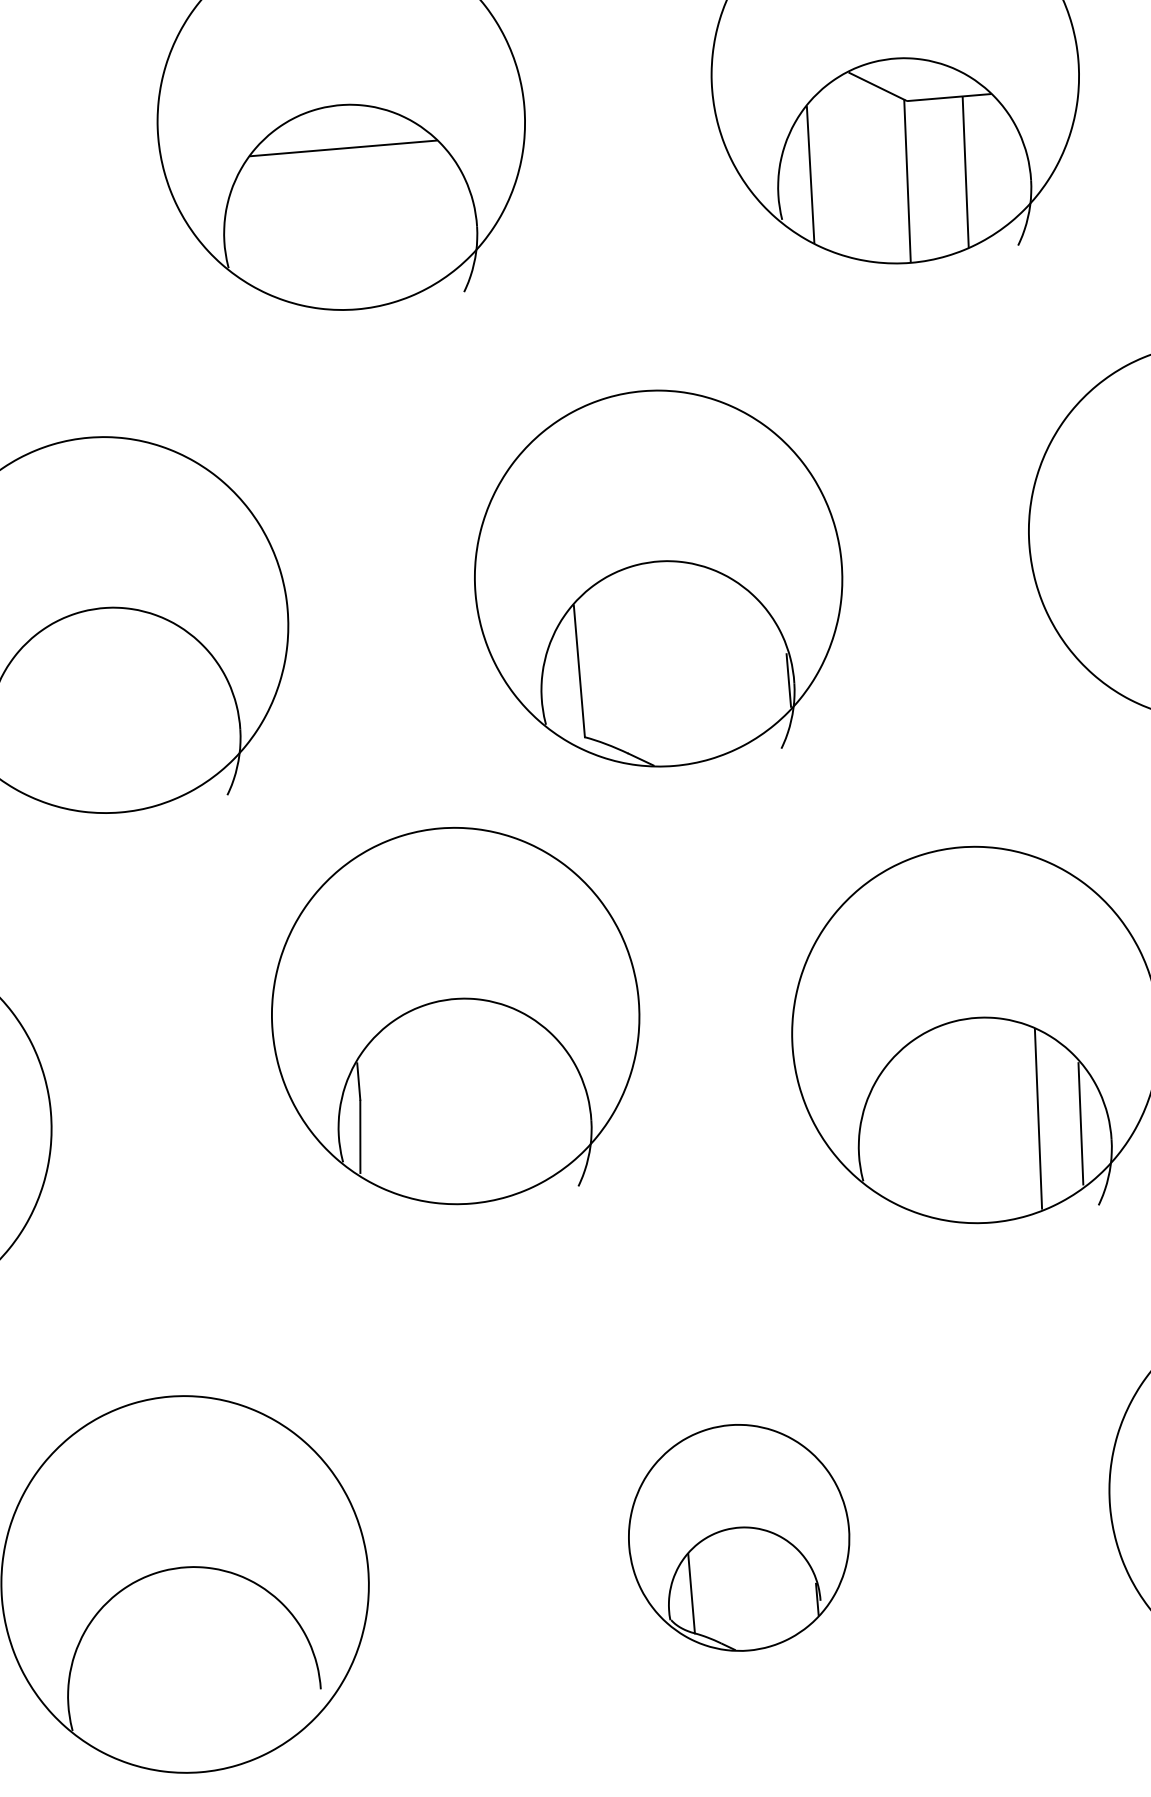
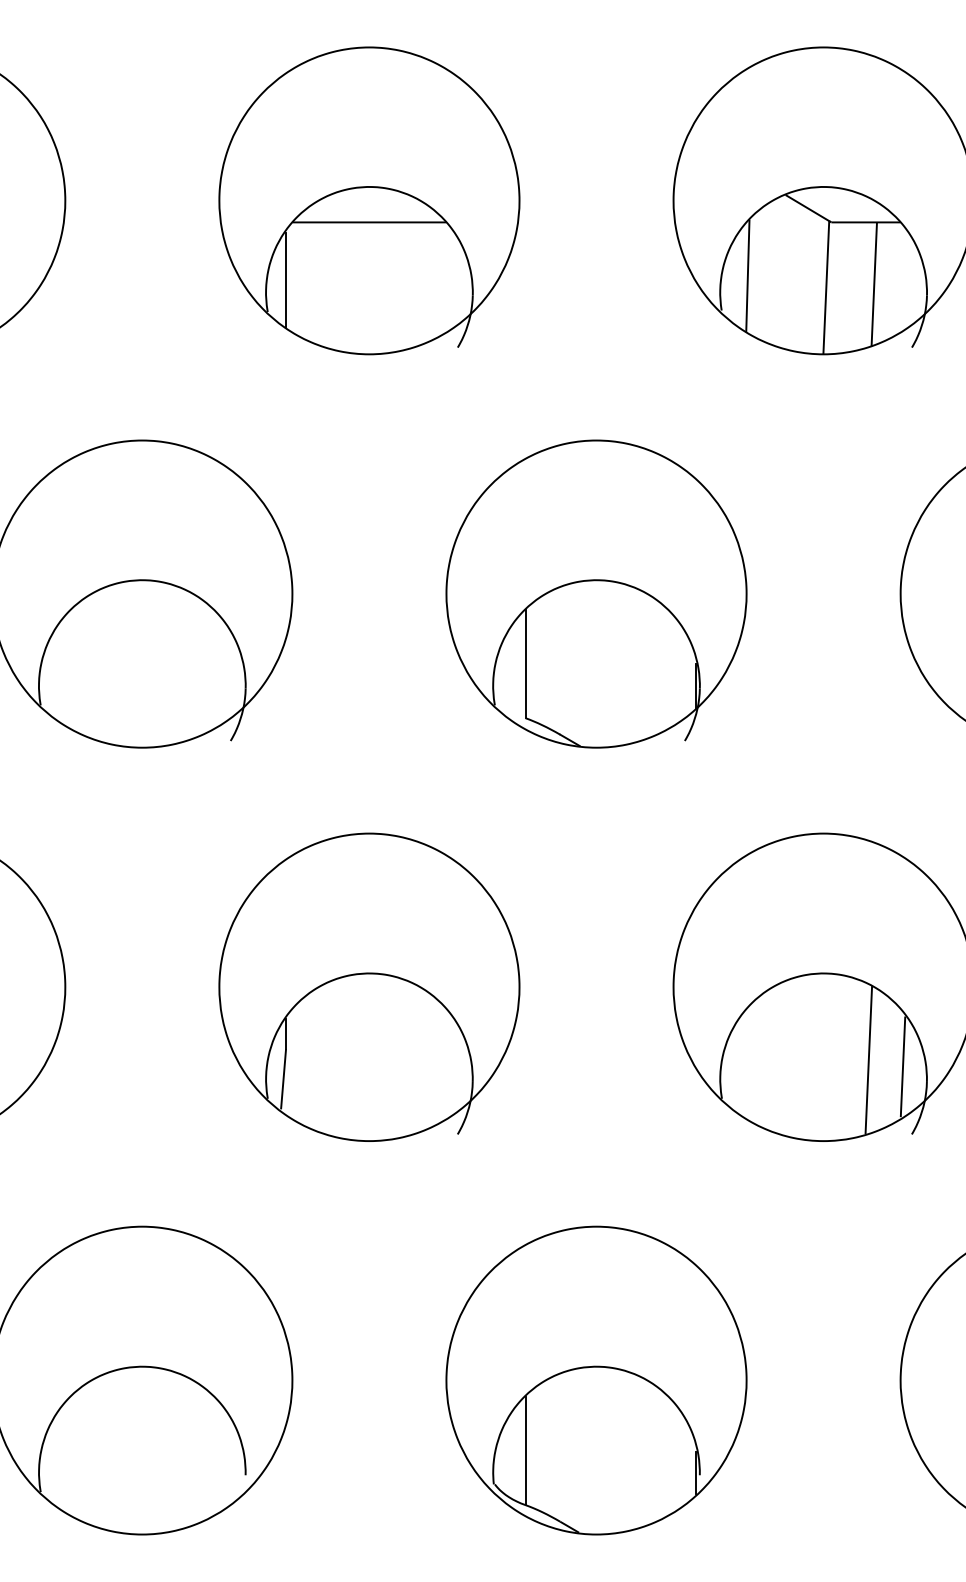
line: (248, 226) -> (286, 279), added
part: (455, 1014) -> (369, 986), moved
part: (739, 1537) -> (596, 1380), size x1.67

